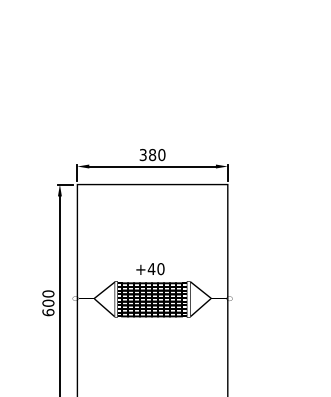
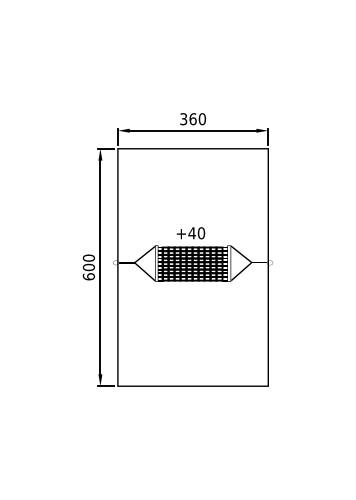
text: (152, 154) -> (192, 118), 380 -> 360

